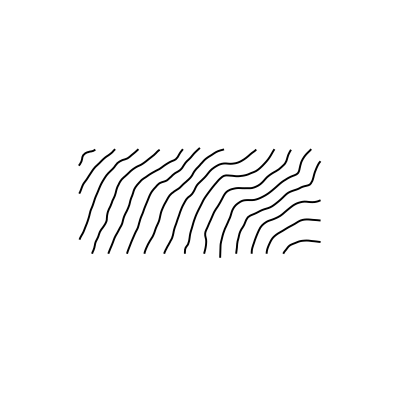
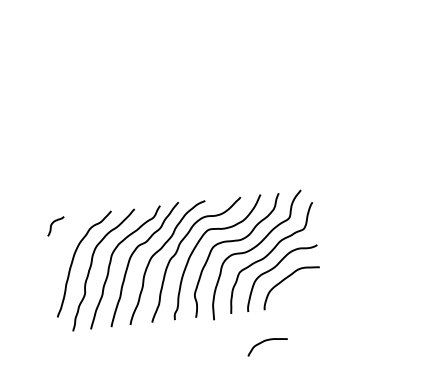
curve: (95, 168) -> (66, 237), removed
curve: (299, 242) -> (264, 342), moved

